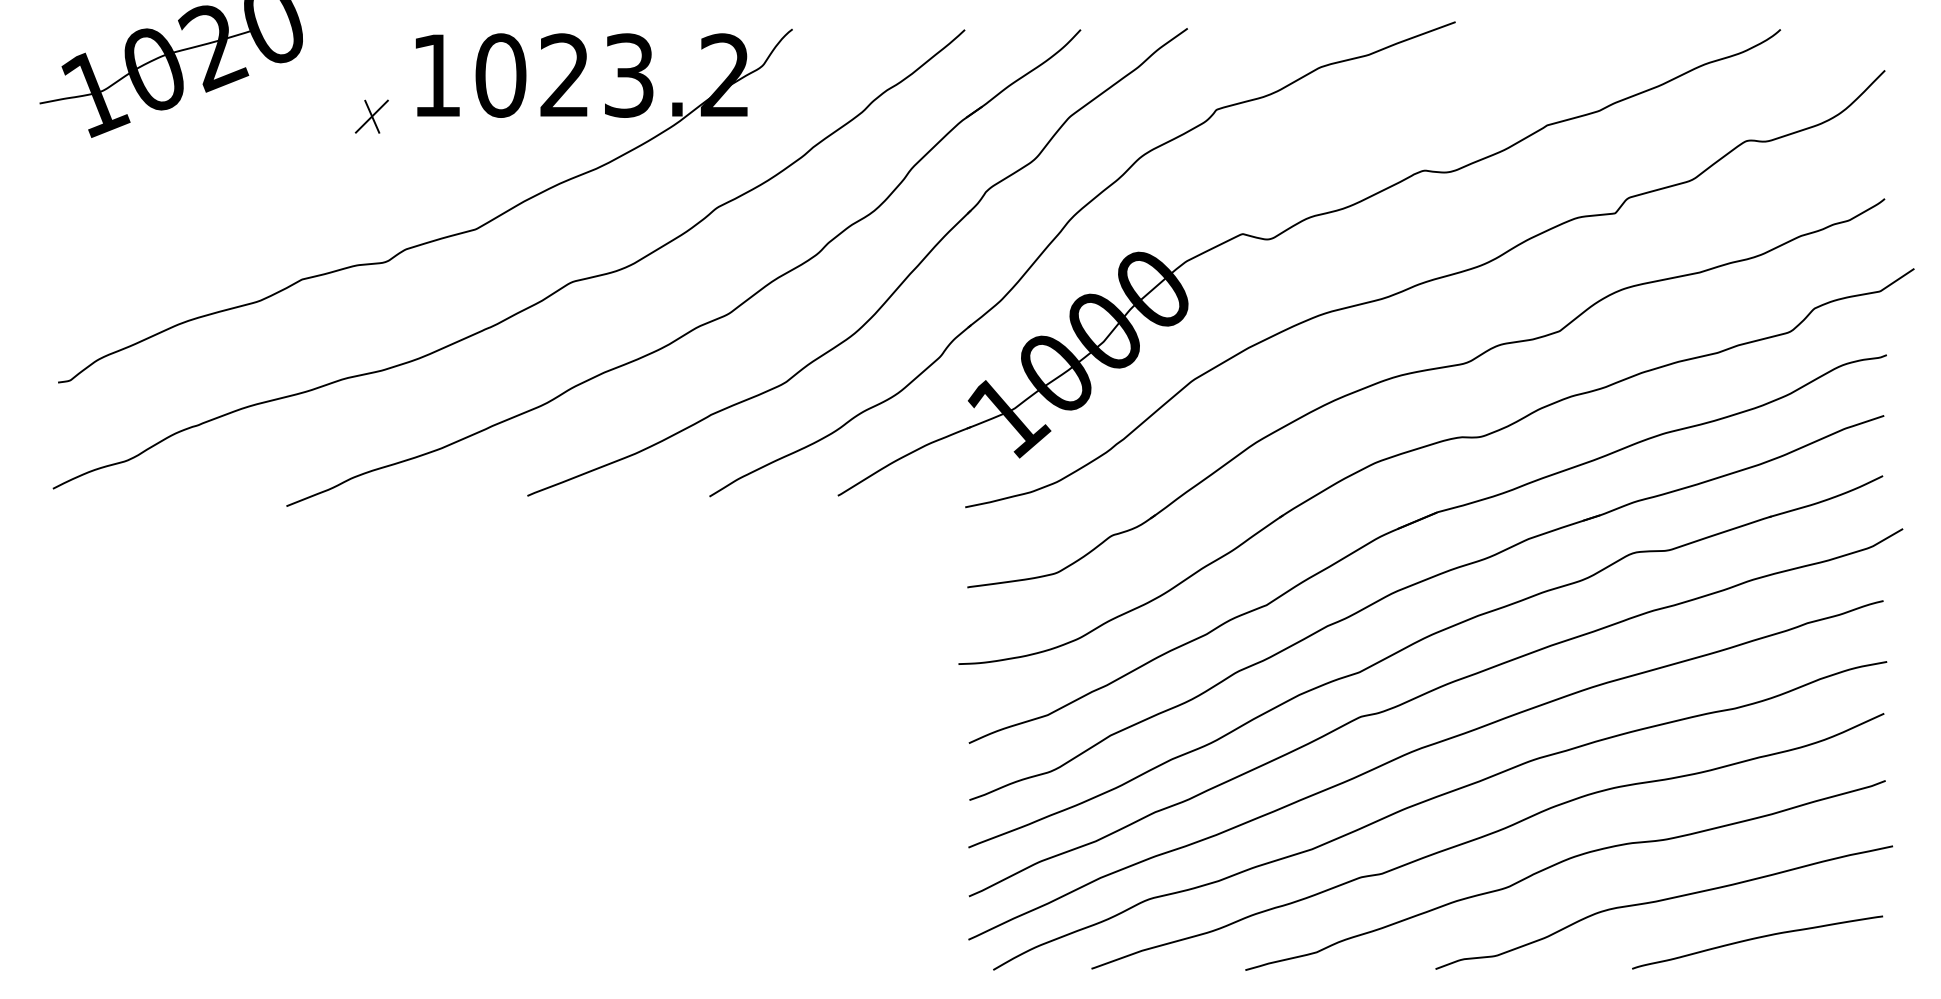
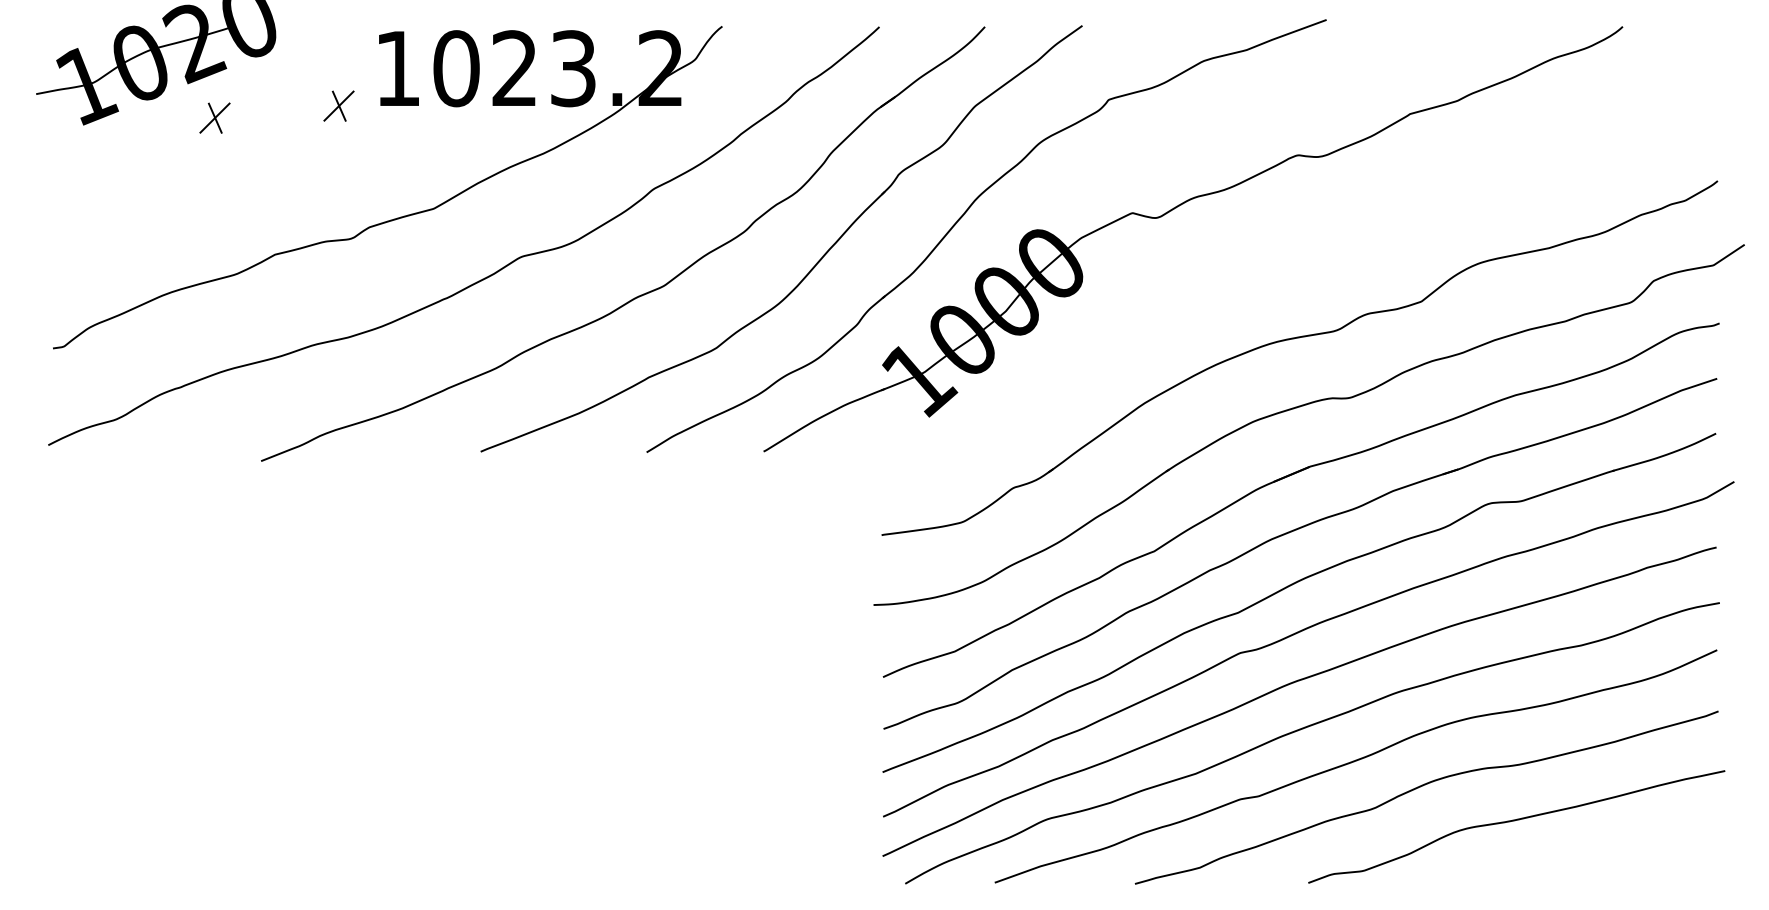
part: (235, 129) -> (214, 117), added
curve: (1424, 283) -> (1298, 258), removed
curve: (1757, 938) -> (1601, 855), removed

